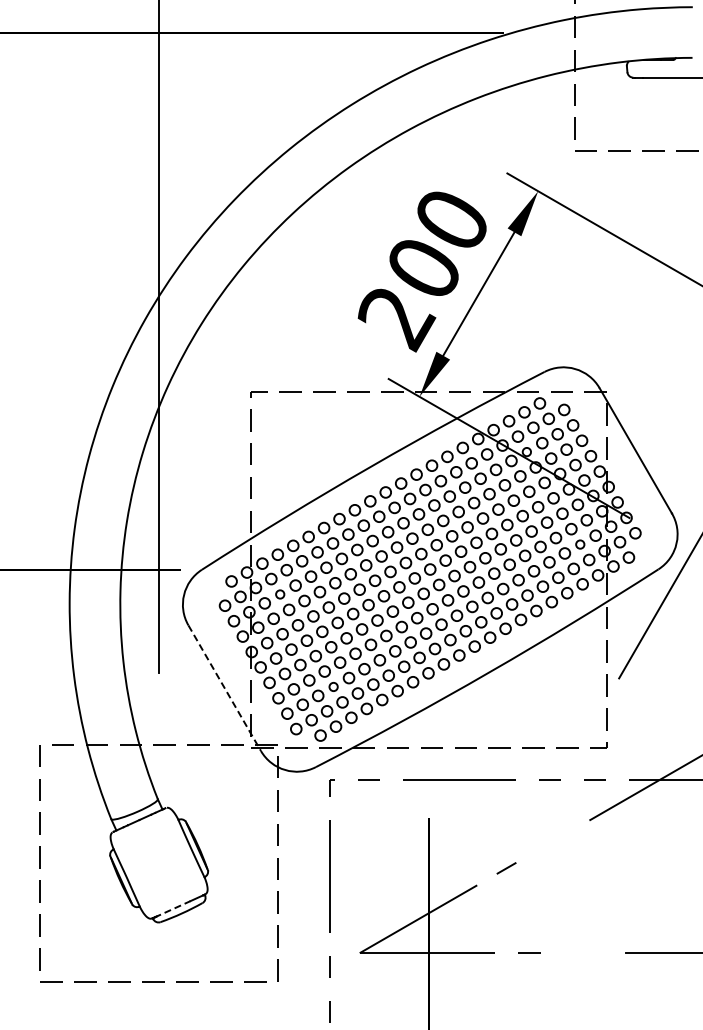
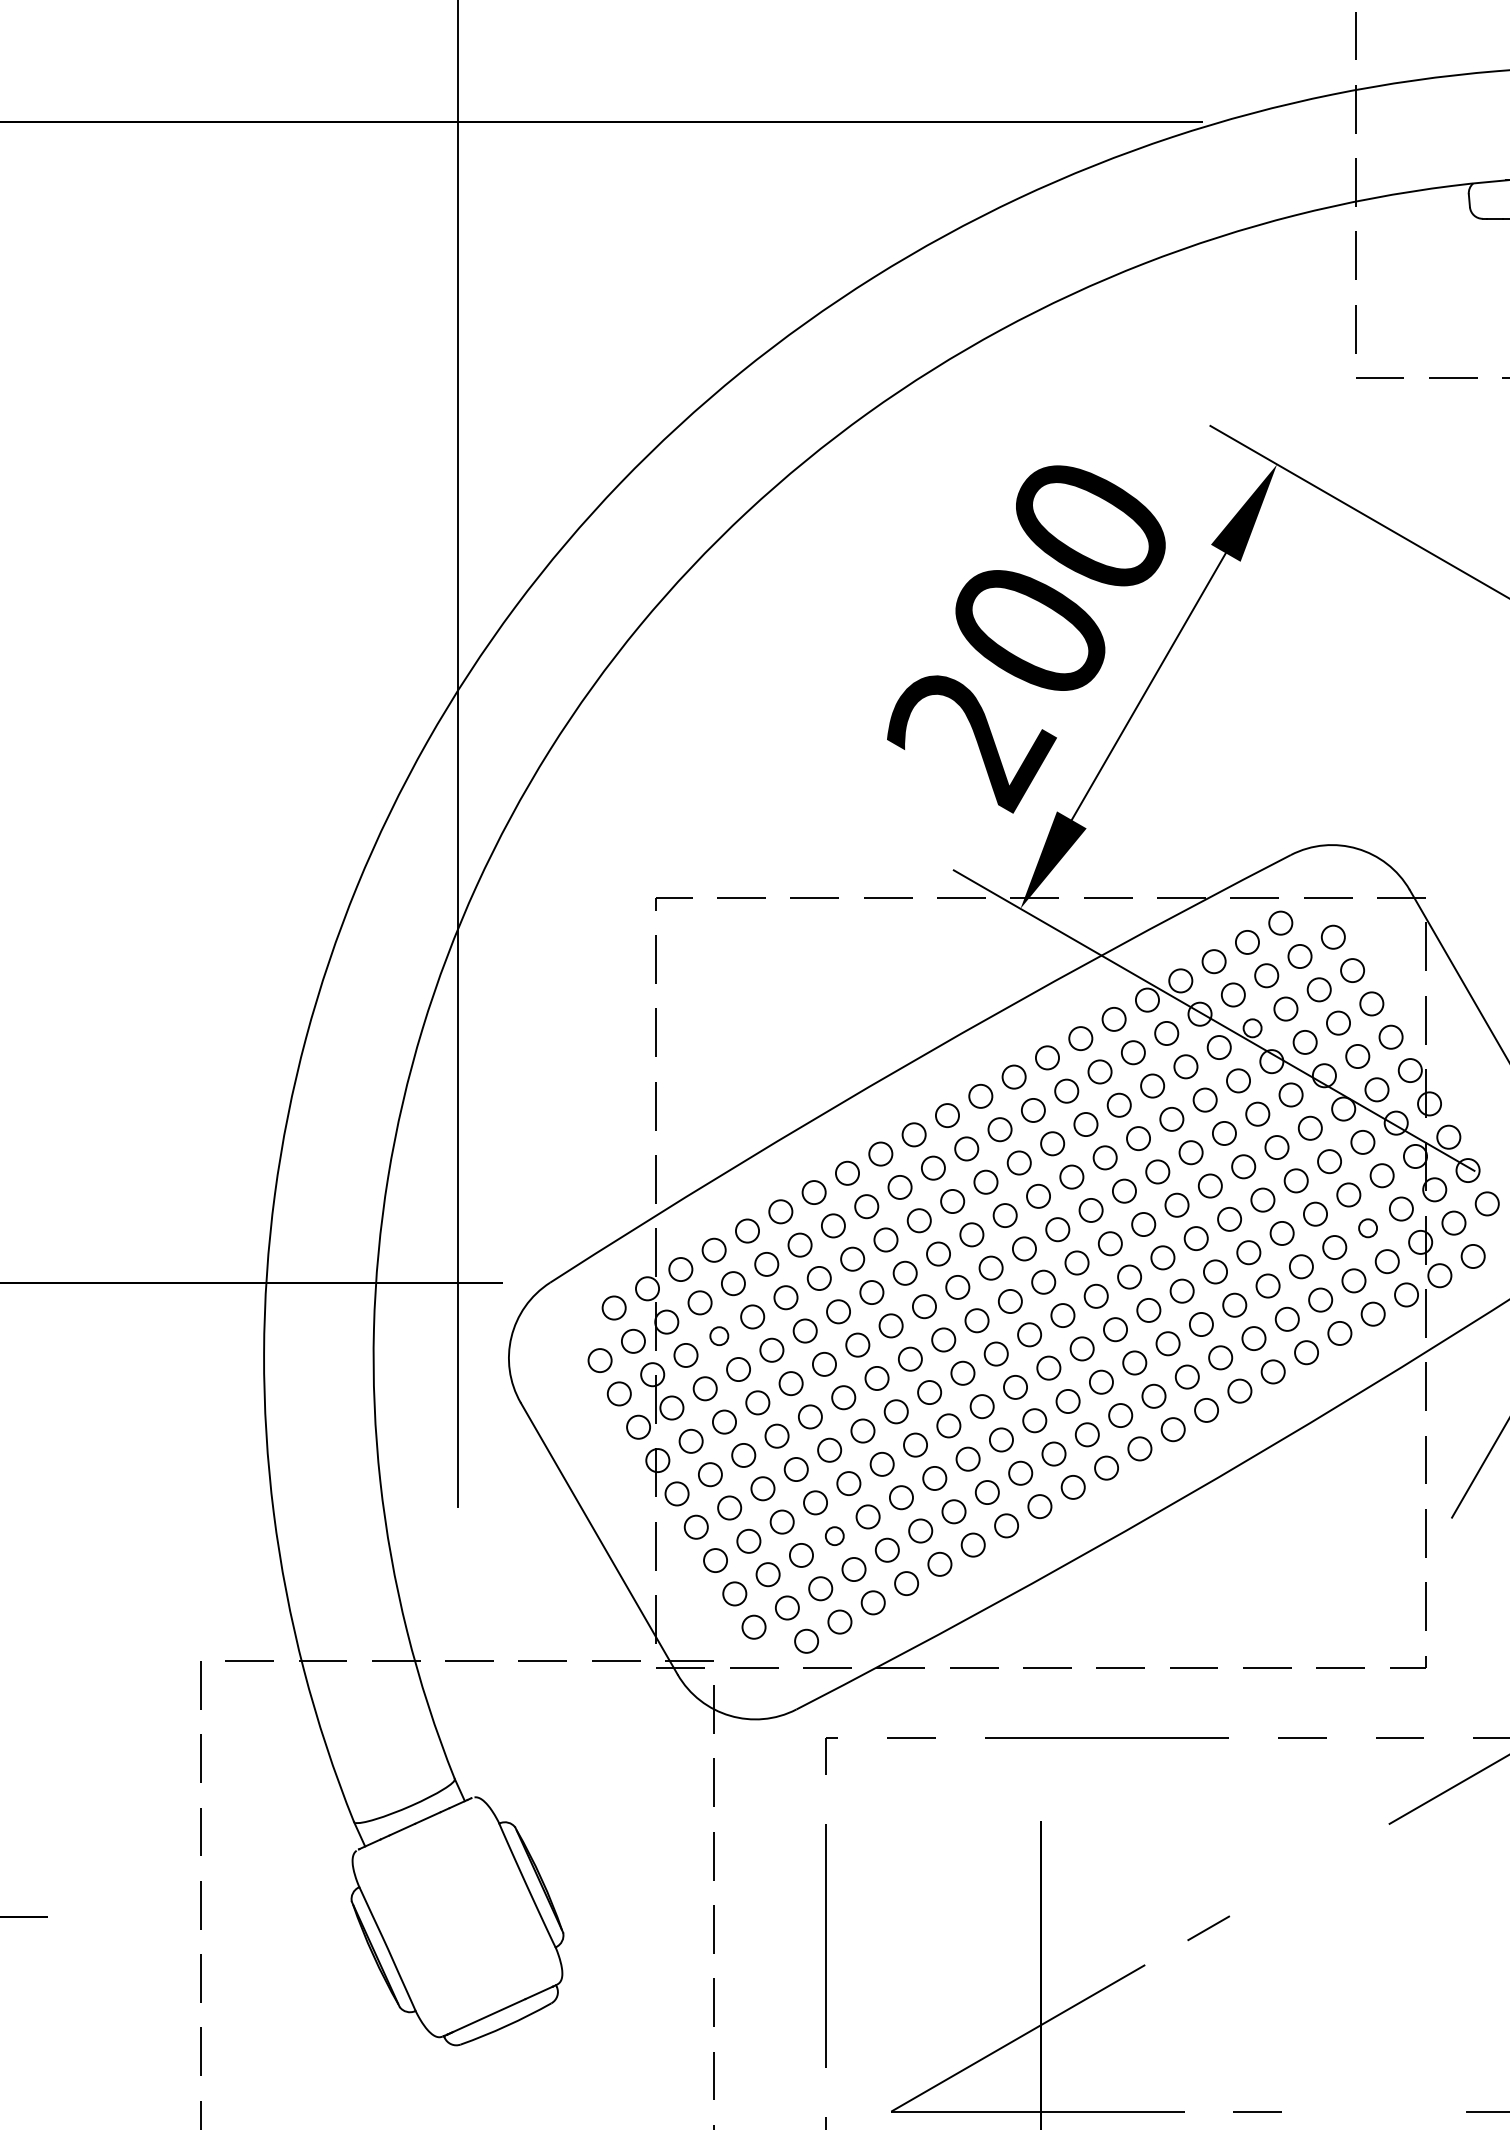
line: (224, 688) -> (598, 1539), dashed -> solid
line: (172, 909) -> (486, 2017), dashed -> solid

